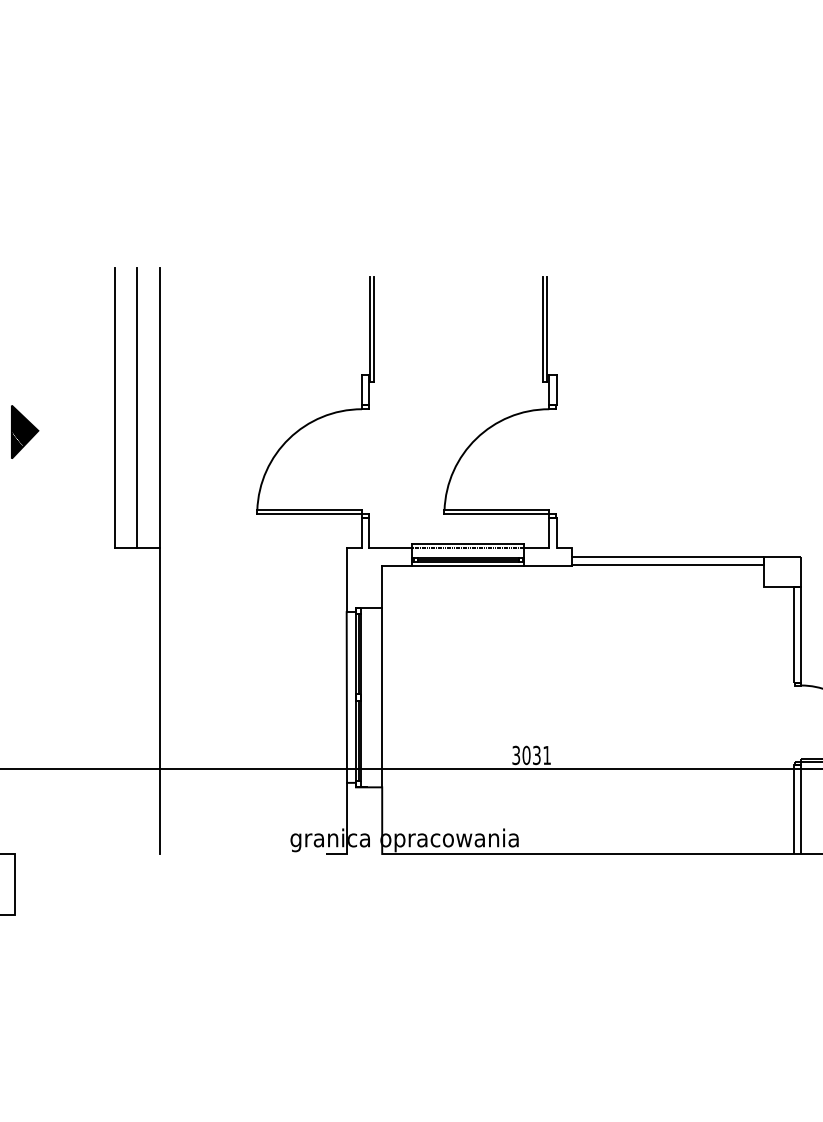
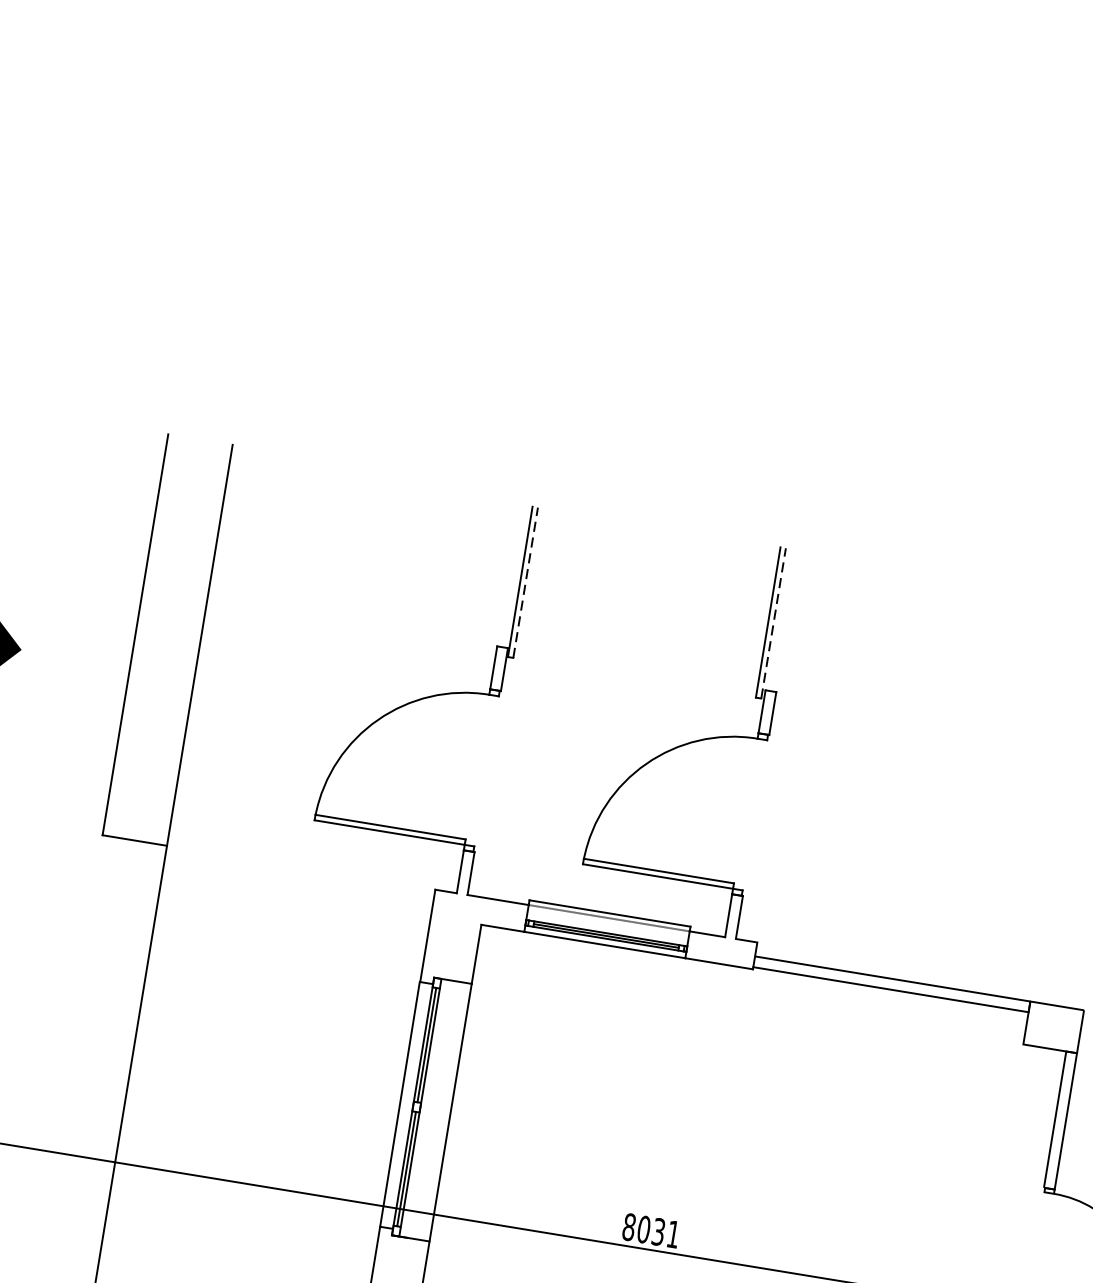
line: (374, 328) -> (526, 581), solid -> dashed
line: (547, 328) -> (774, 622), solid -> dashed
line: (137, 407) -> (167, 639), removed
text: (516, 755) -> (629, 1227), 3031 -> 8031

